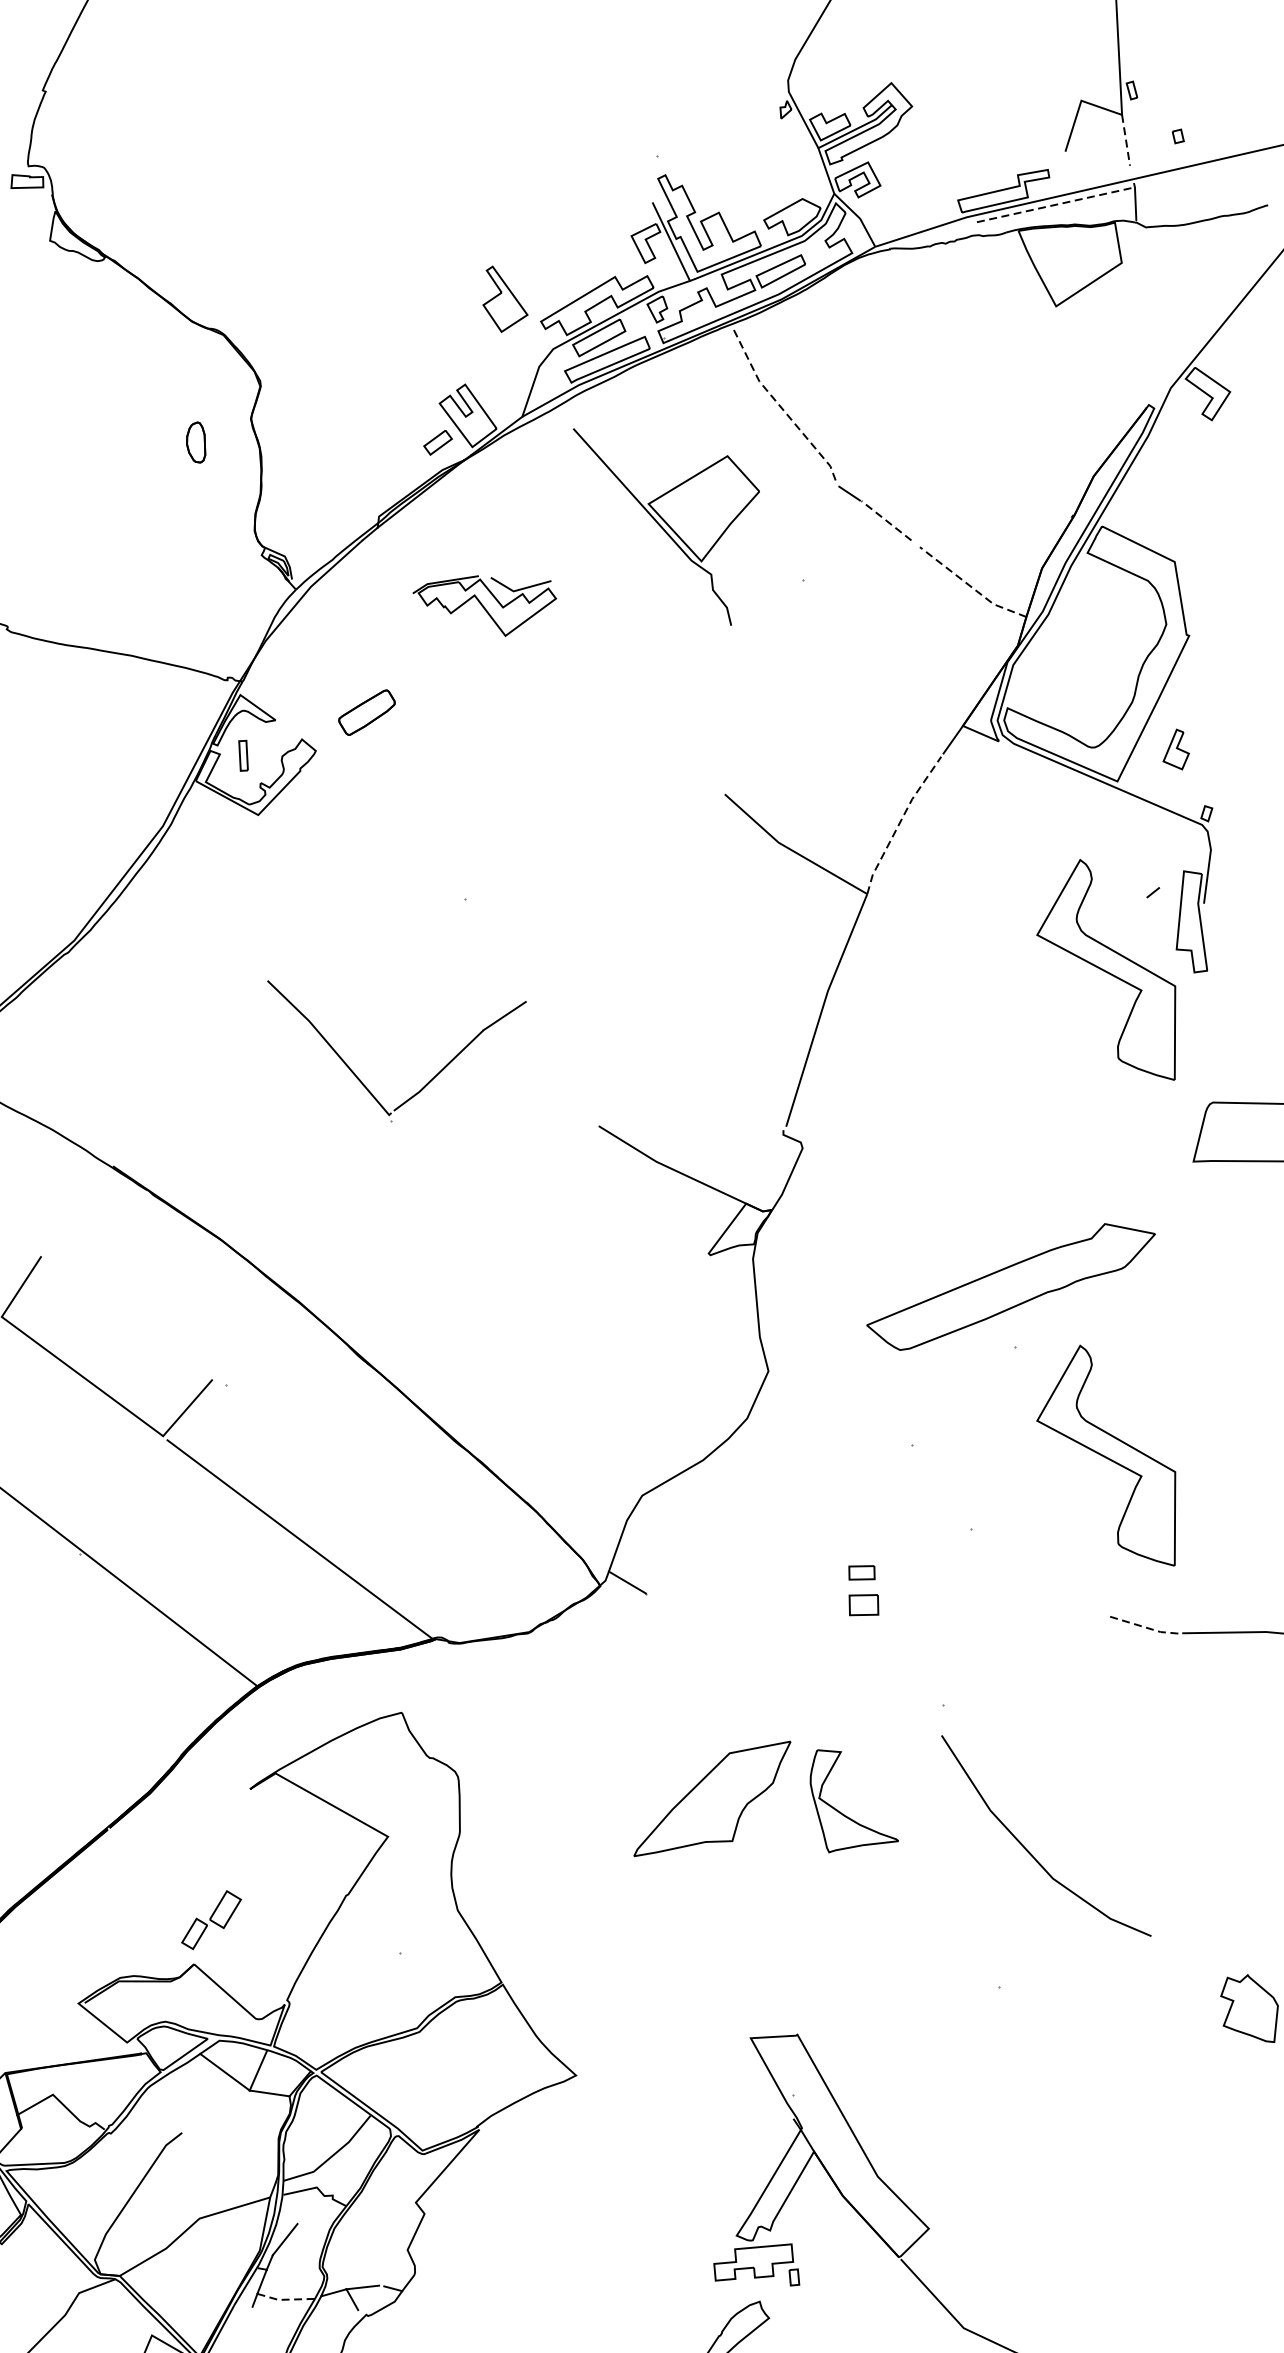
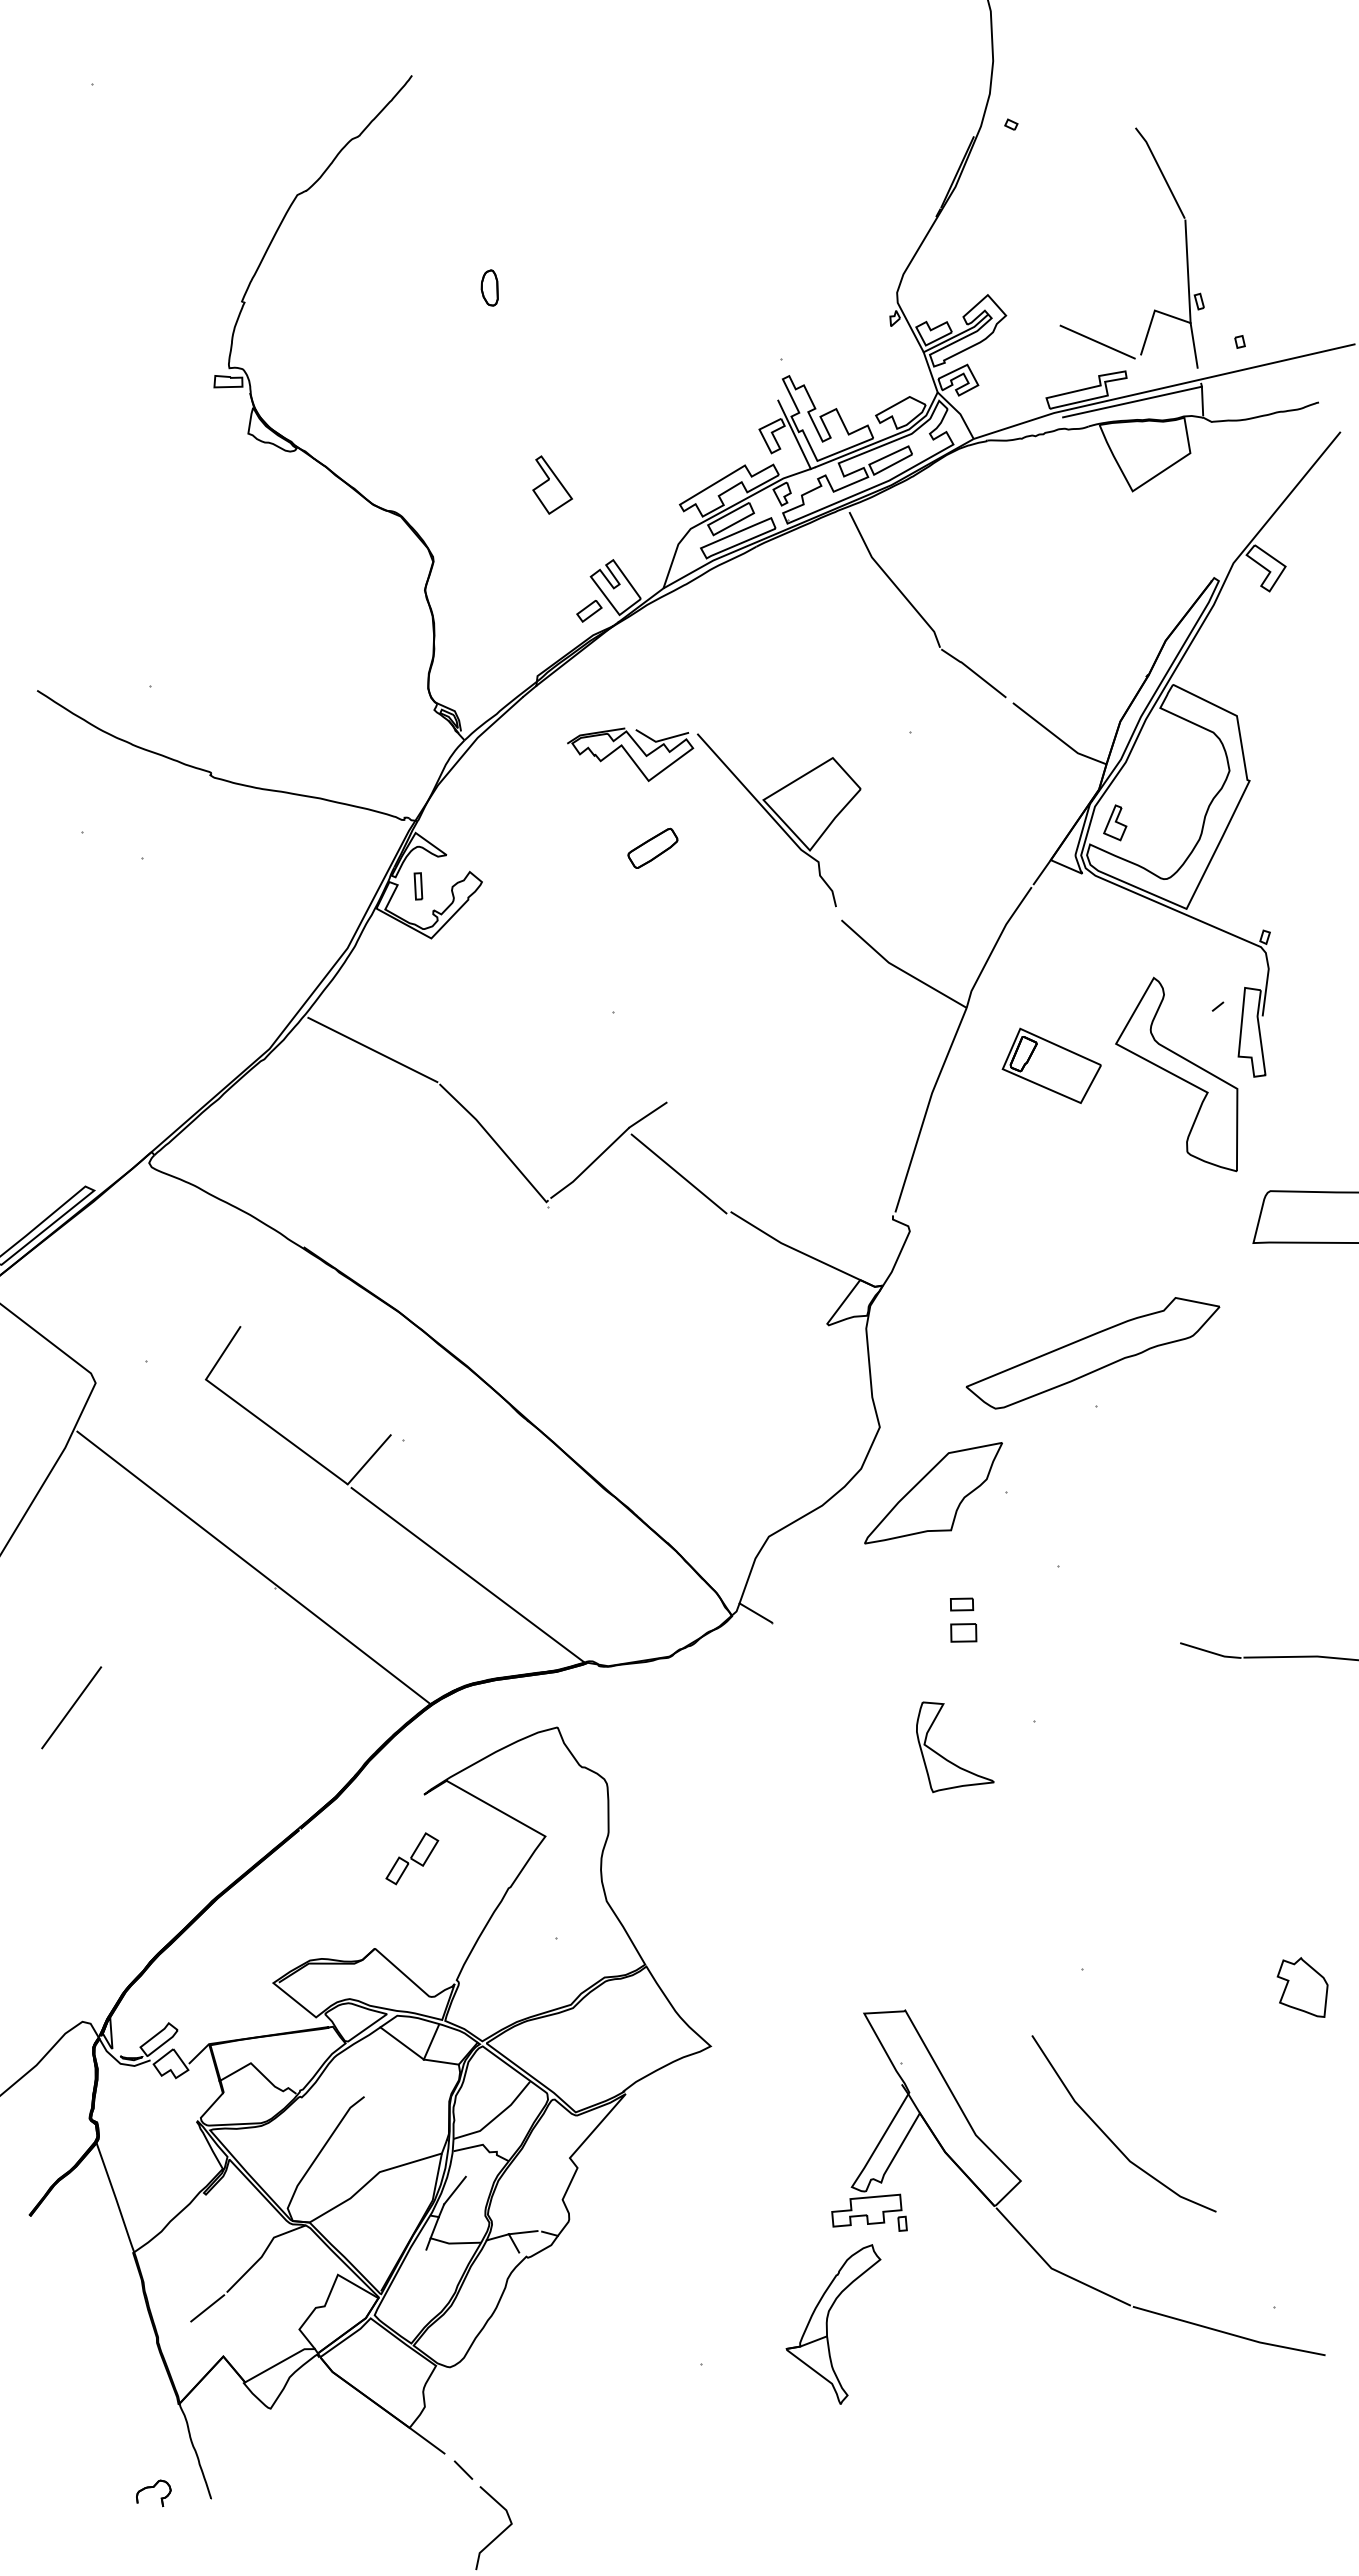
line: (1016, 135) -> (1097, 341), added
line: (1126, 140) -> (1194, 345), dashed -> solid
line: (1055, 204) -> (1132, 401), dashed -> solid
part: (505, 298) -> (552, 484), moved
line: (782, 410) -> (892, 582), dashed -> solid
part: (195, 441) -> (489, 287), moved
line: (886, 520) -> (983, 679), dashed -> solid
part: (666, 527) -> (779, 820), moved
line: (970, 586) -> (1057, 737), dashed -> solid
part: (366, 711) -> (652, 847), moved
part: (1176, 749) -> (1115, 822), moved
line: (900, 823) -> (995, 945), dashed -> solid
line: (191, 941) -> (372, 1049), added
part: (963, 959) -> (1051, 1065), added
line: (539, 1082) -> (678, 1173), added
part: (1105, 1455) -> (1176, 1501), removed
line: (1145, 1627) -> (1211, 1652), dashed -> solid
part: (712, 1799) -> (933, 1493), moved
part: (844, 1814) -> (946, 1758), moved
line: (1029, 1851) -> (1109, 2137), moved
part: (211, 1919) -> (412, 1858), moved
line: (284, 2299) -> (454, 2243), dashed -> solid

